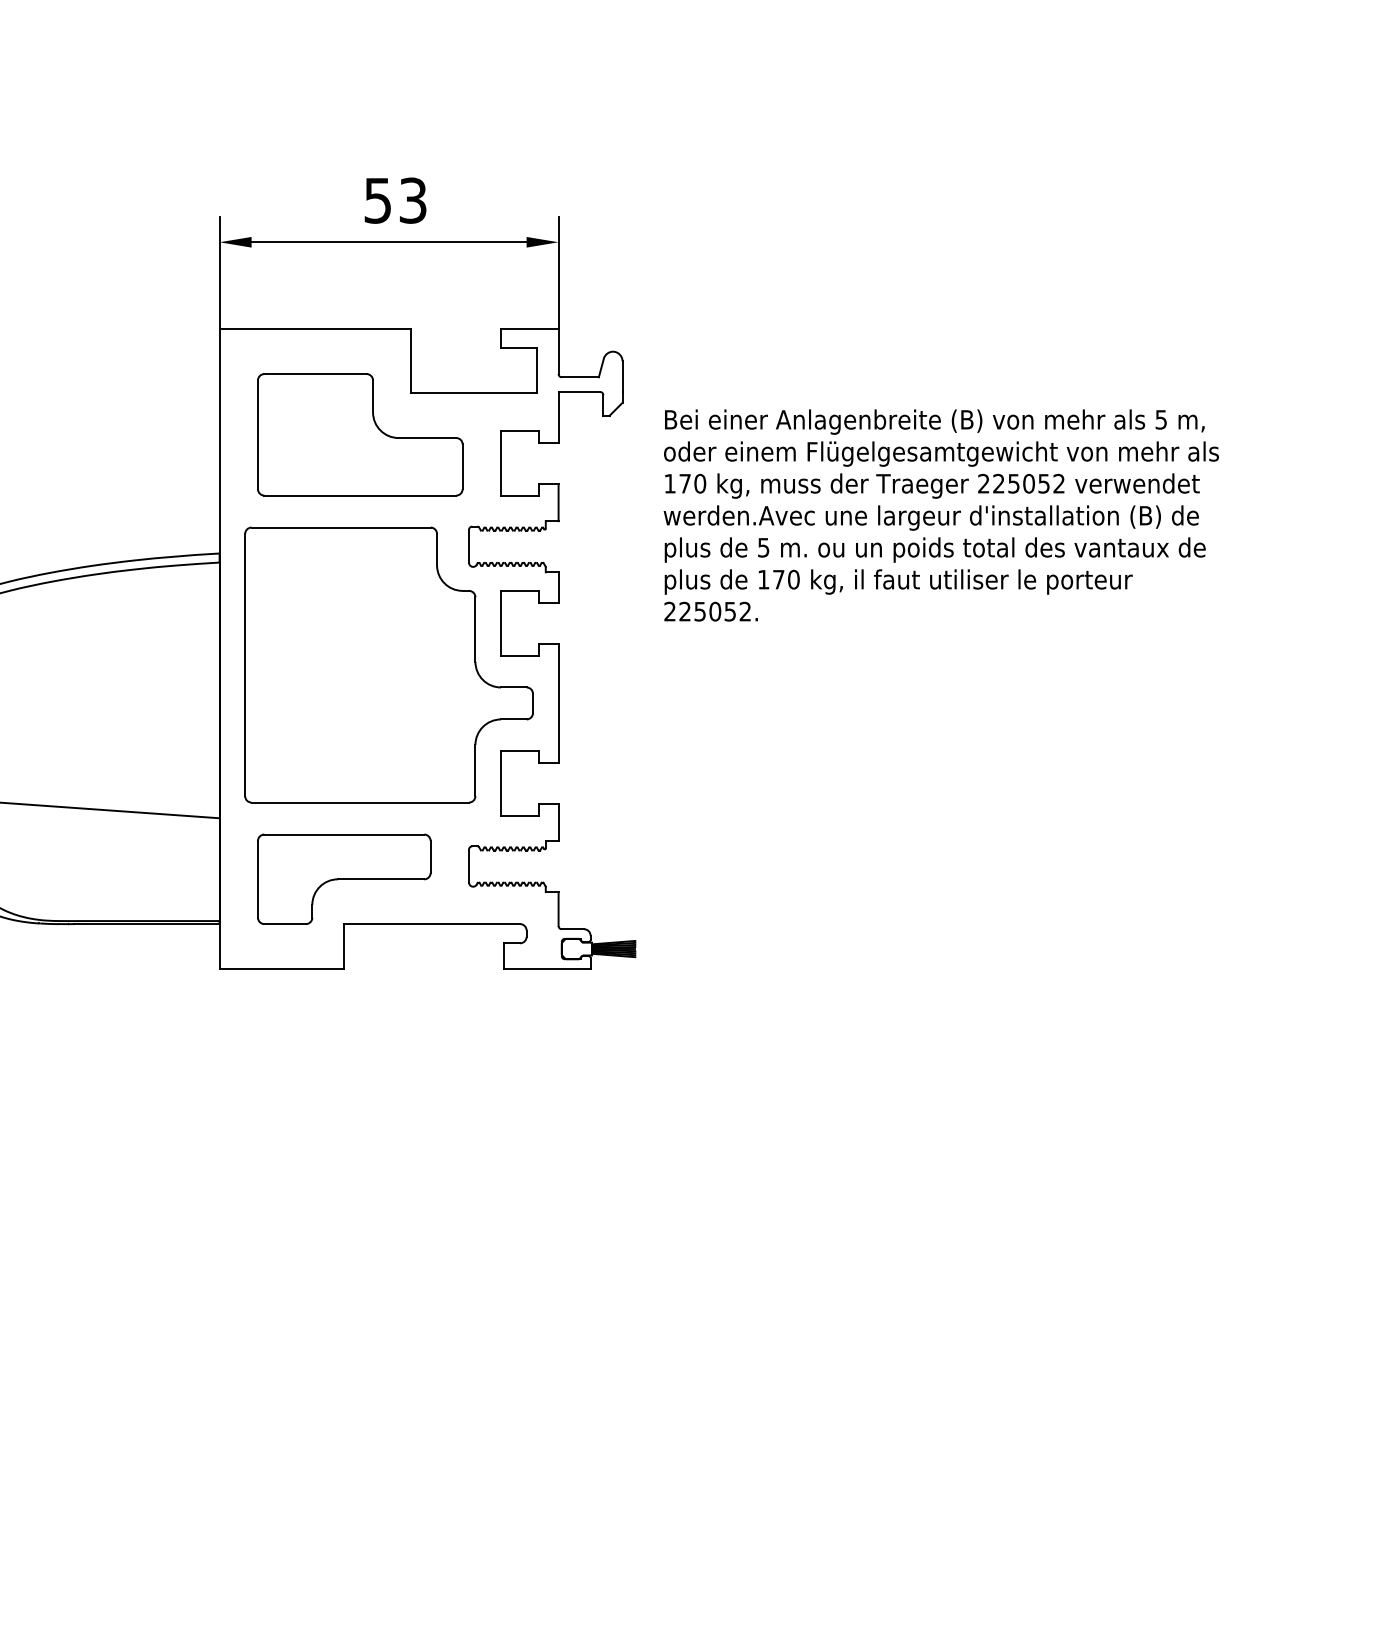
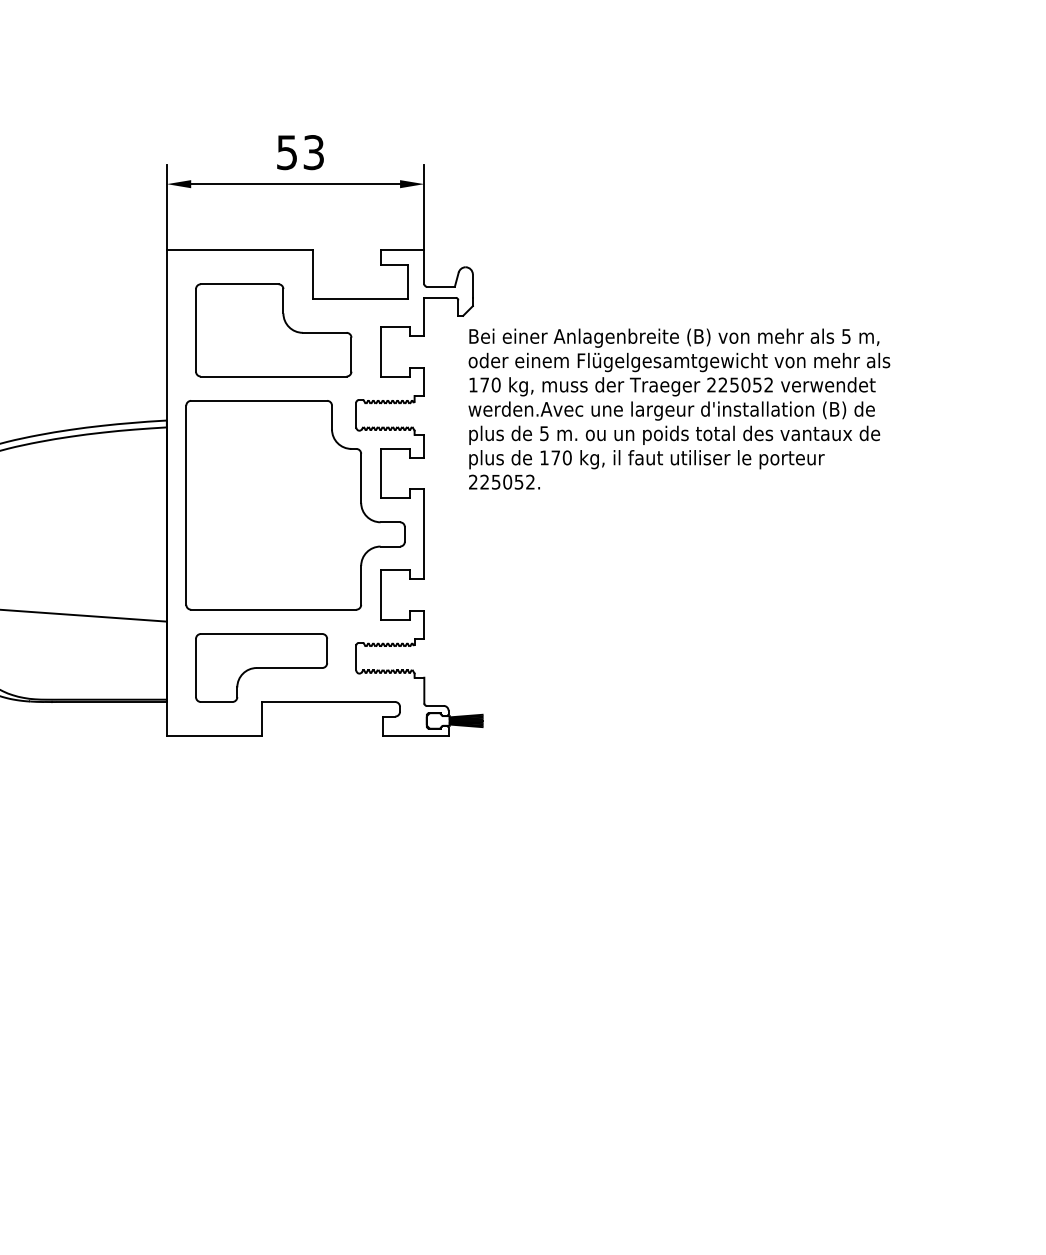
text: (940, 515) -> (678, 409), moved

